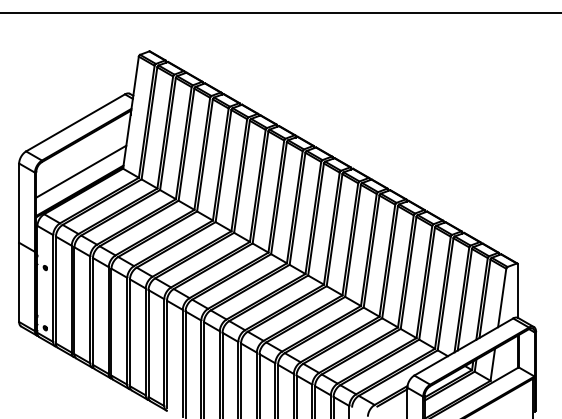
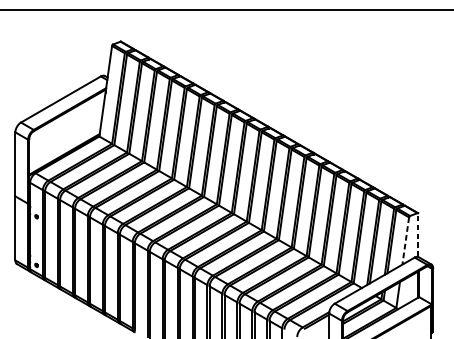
line: (81, 171) -> (65, 138), removed
line: (517, 291) -> (418, 235), solid -> dashed
line: (502, 298) -> (406, 241), solid -> dashed

